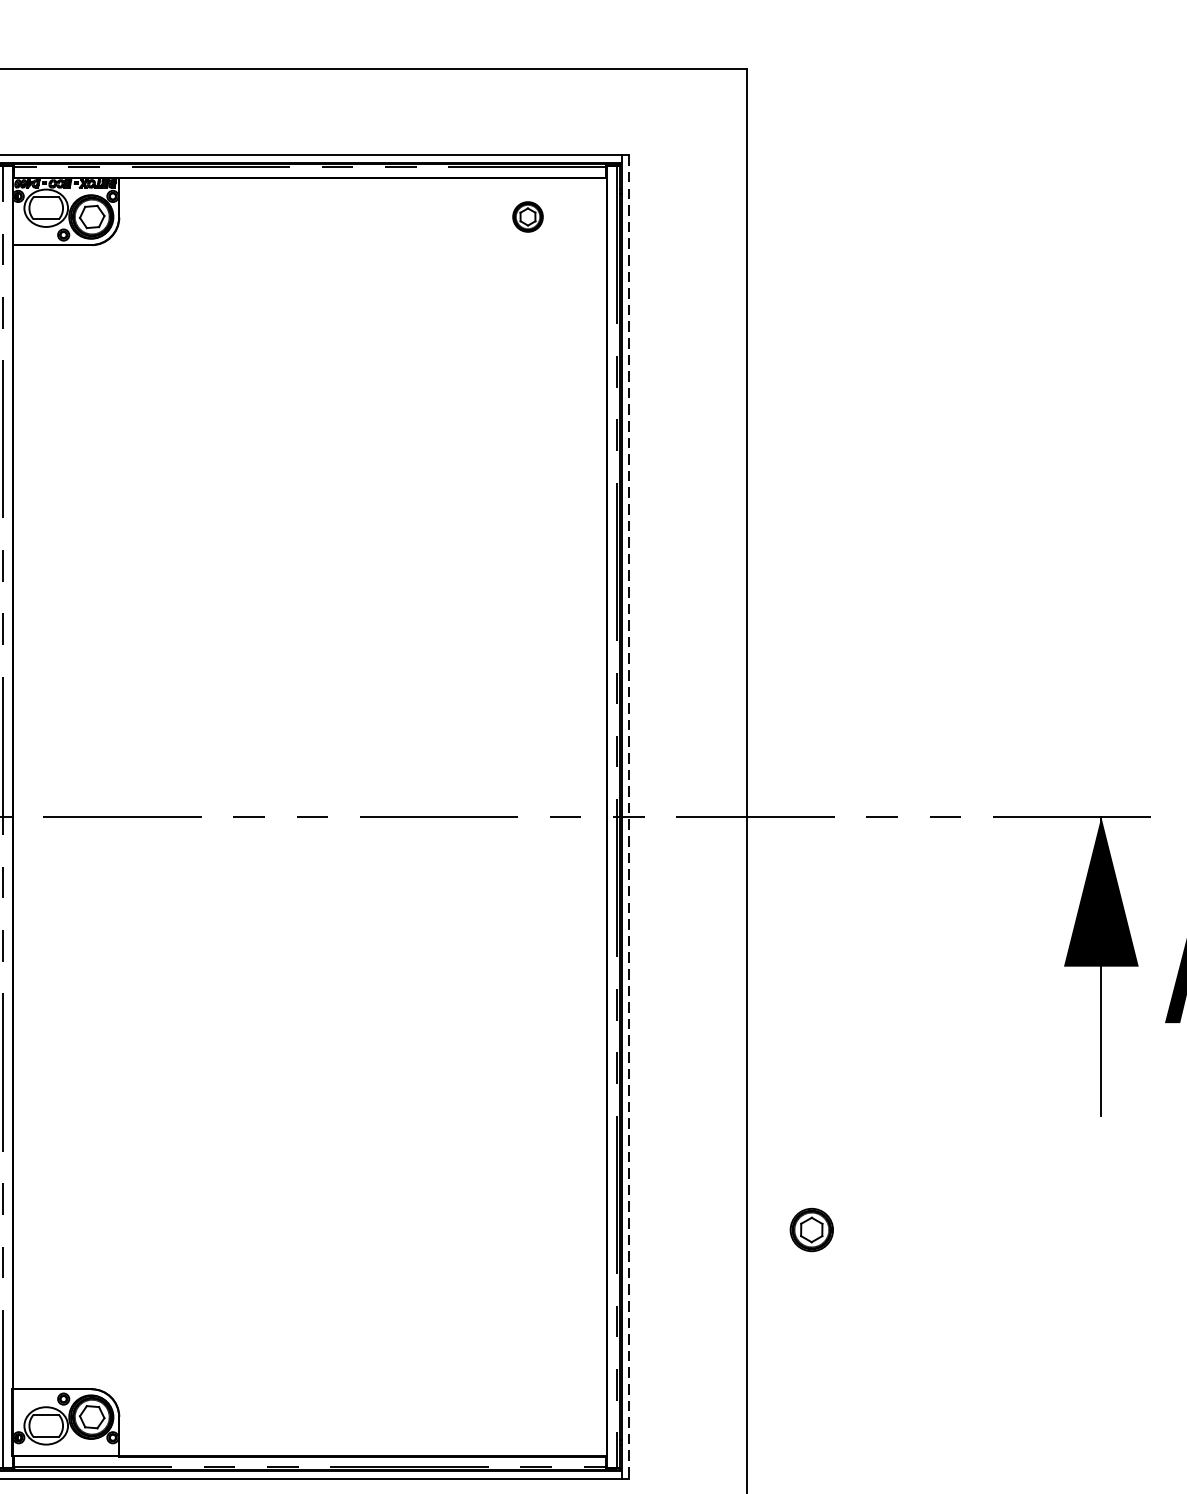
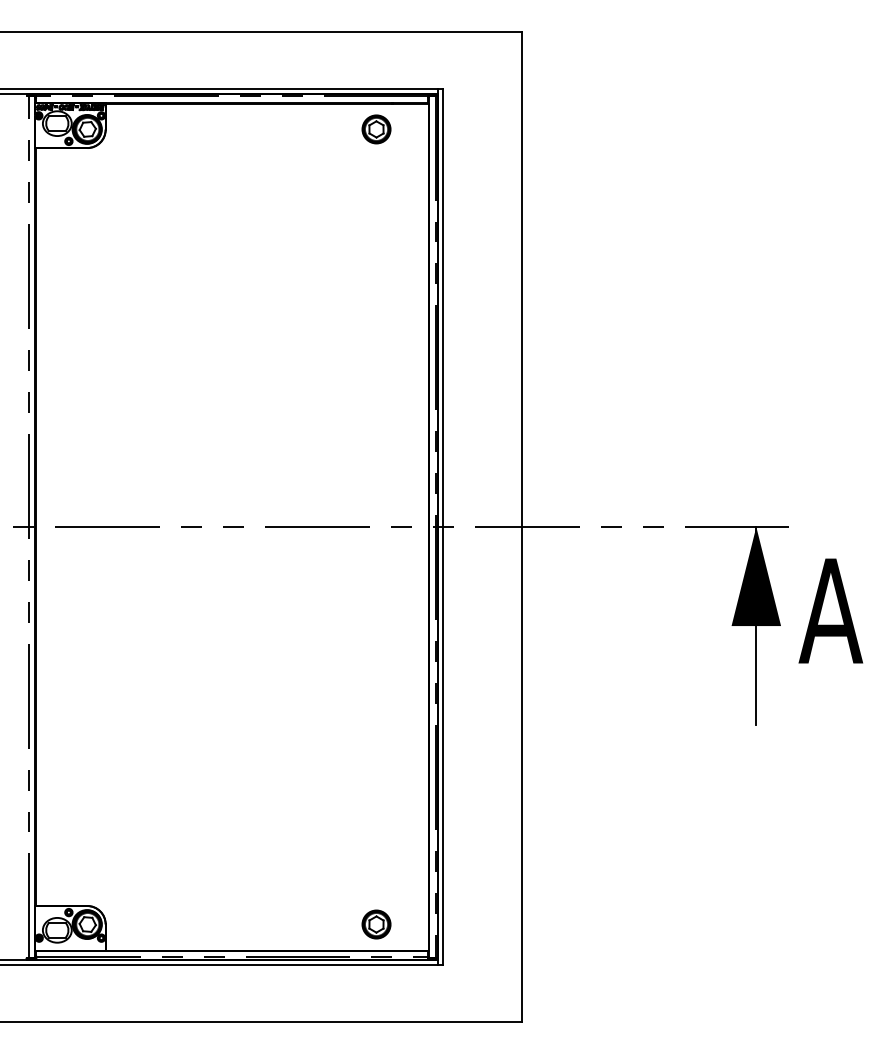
part: (528, 217) -> (376, 129), size x1.43
line: (629, 817) -> (443, 527), dashed -> solid
part: (811, 1229) -> (376, 924), moved

